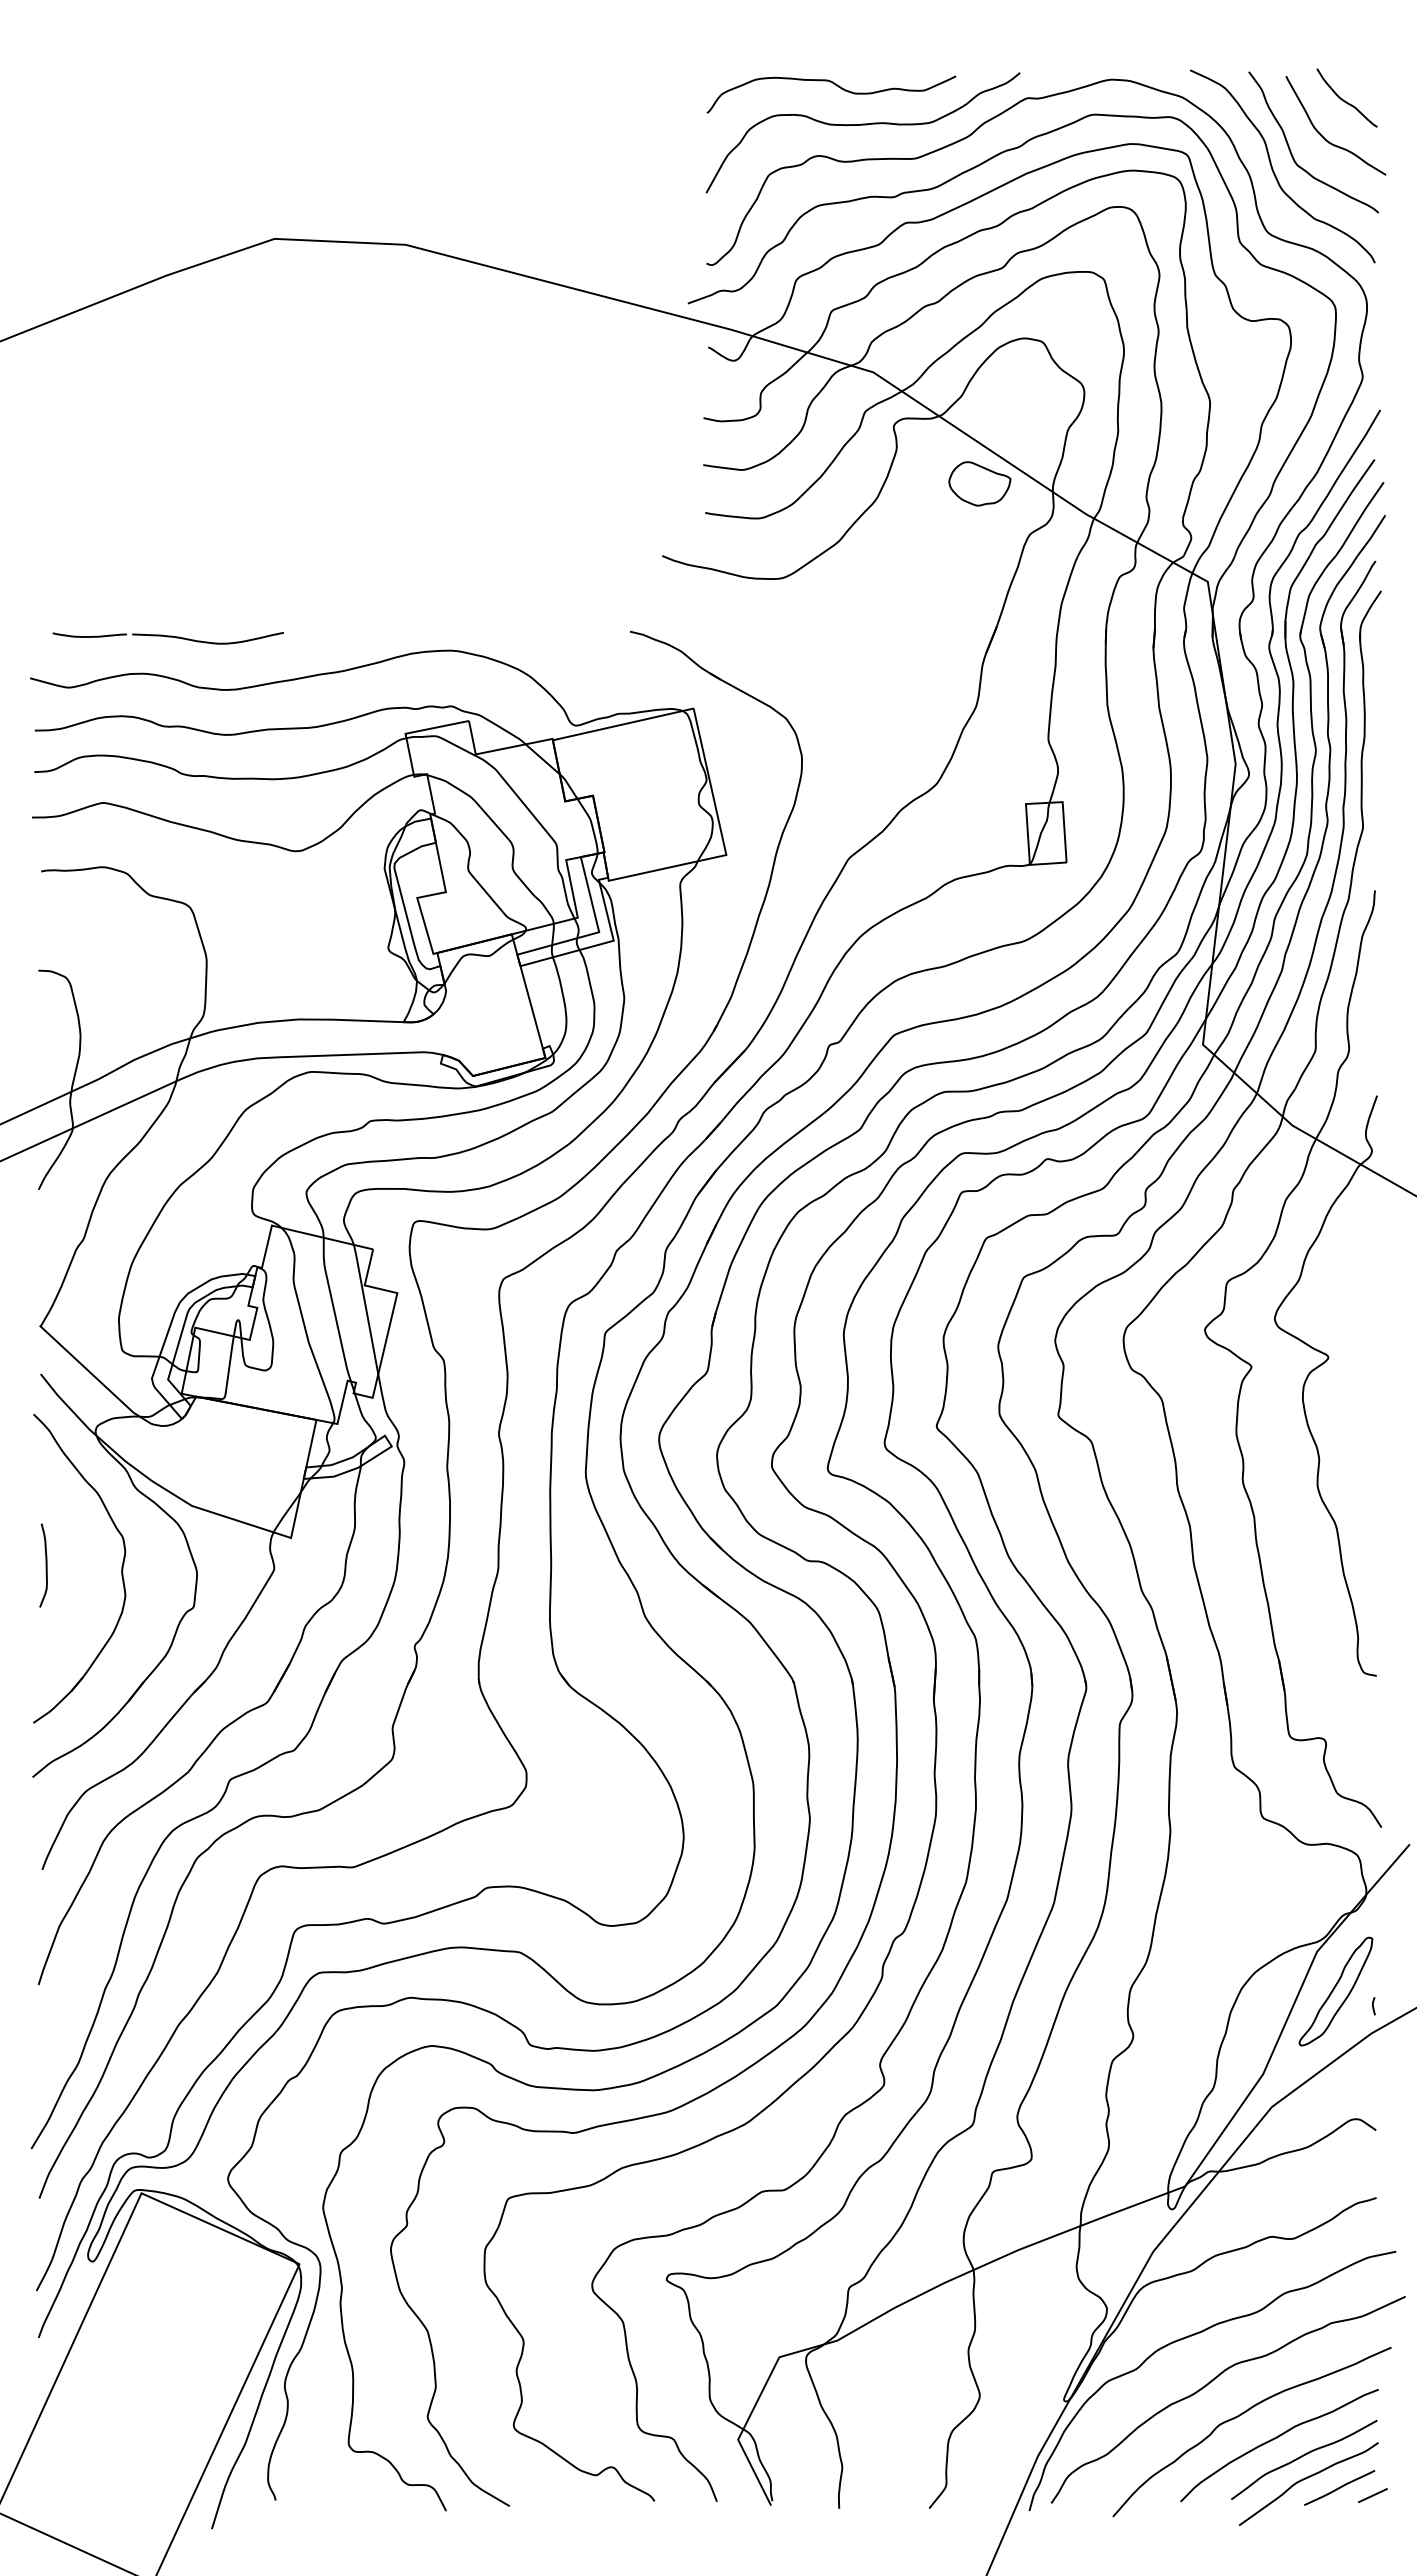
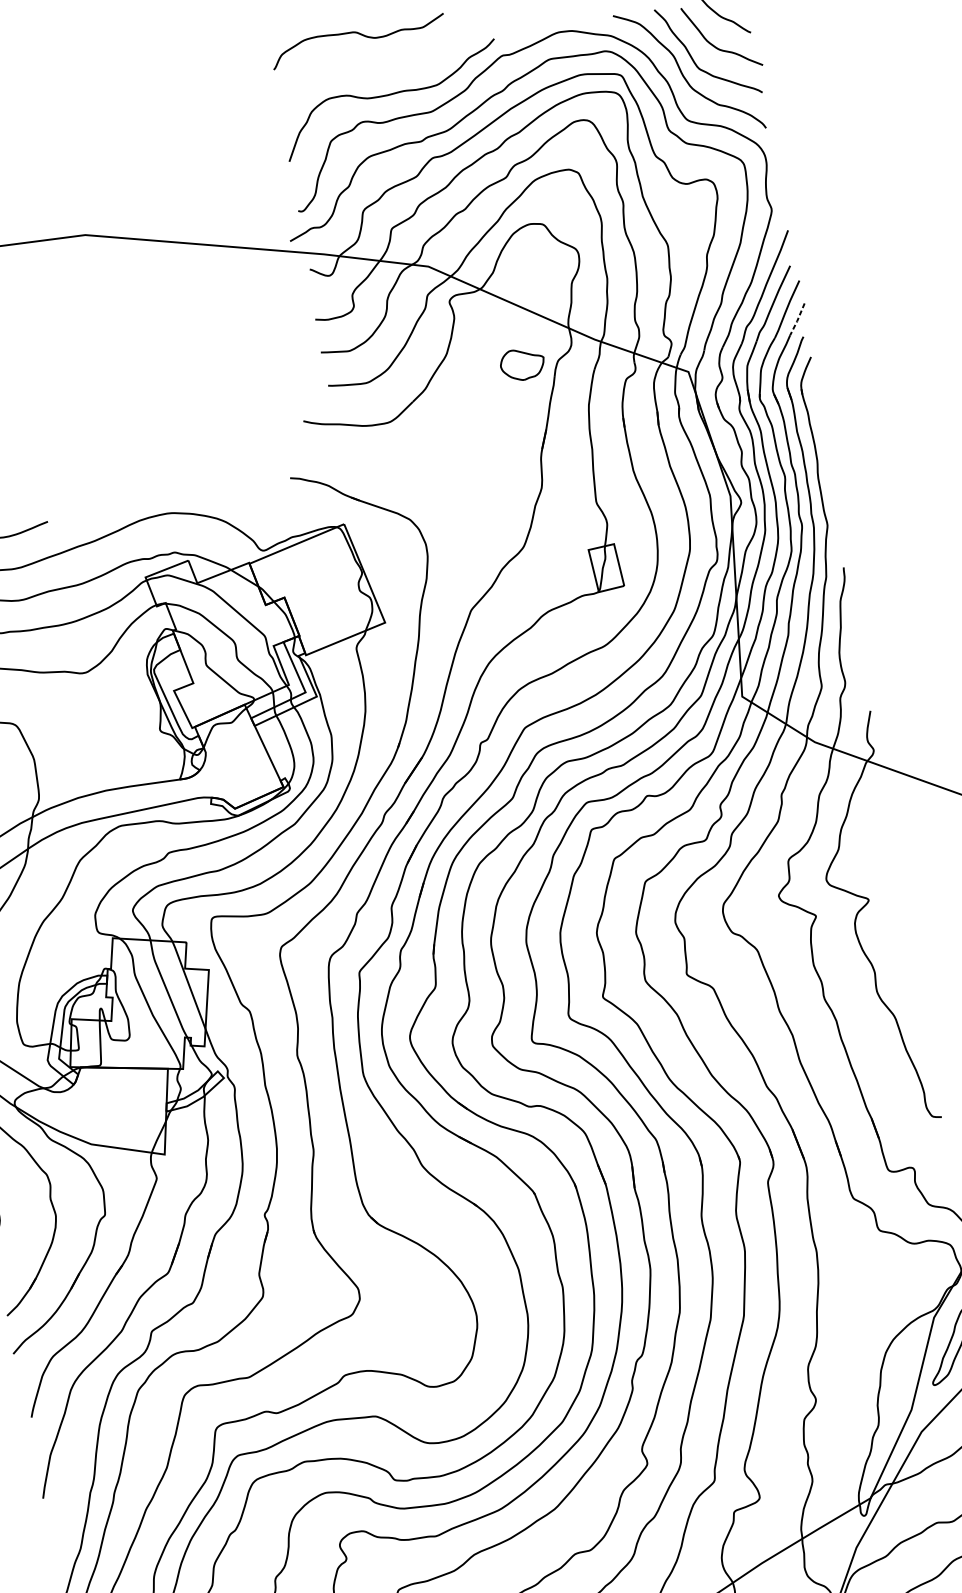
curve: (836, 86) -> (361, 35), moved
part: (979, 483) -> (522, 364), moved
line: (1371, 536) -> (797, 320), solid -> dashed

